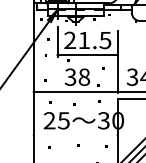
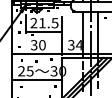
text: (84, 76) -> (42, 44), 38 -> 30
line: (76, 134) -> (37, 79), added

